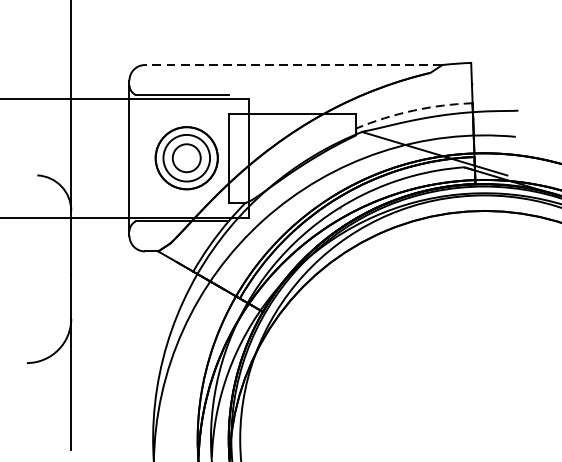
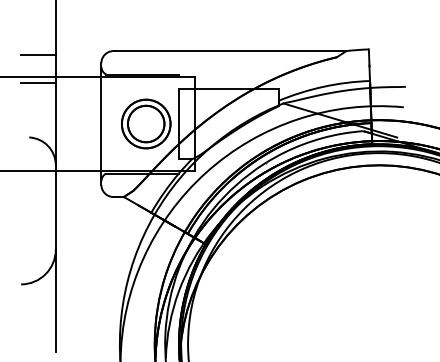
line: (293, 65) -> (229, 51), dashed -> solid
line: (49, 69) -> (38, 54), added
line: (49, 105) -> (38, 82), added
arc: (413, 110) -> (323, 86), dashed -> solid
circle: (185, 157) -> (145, 123), size x1.67

